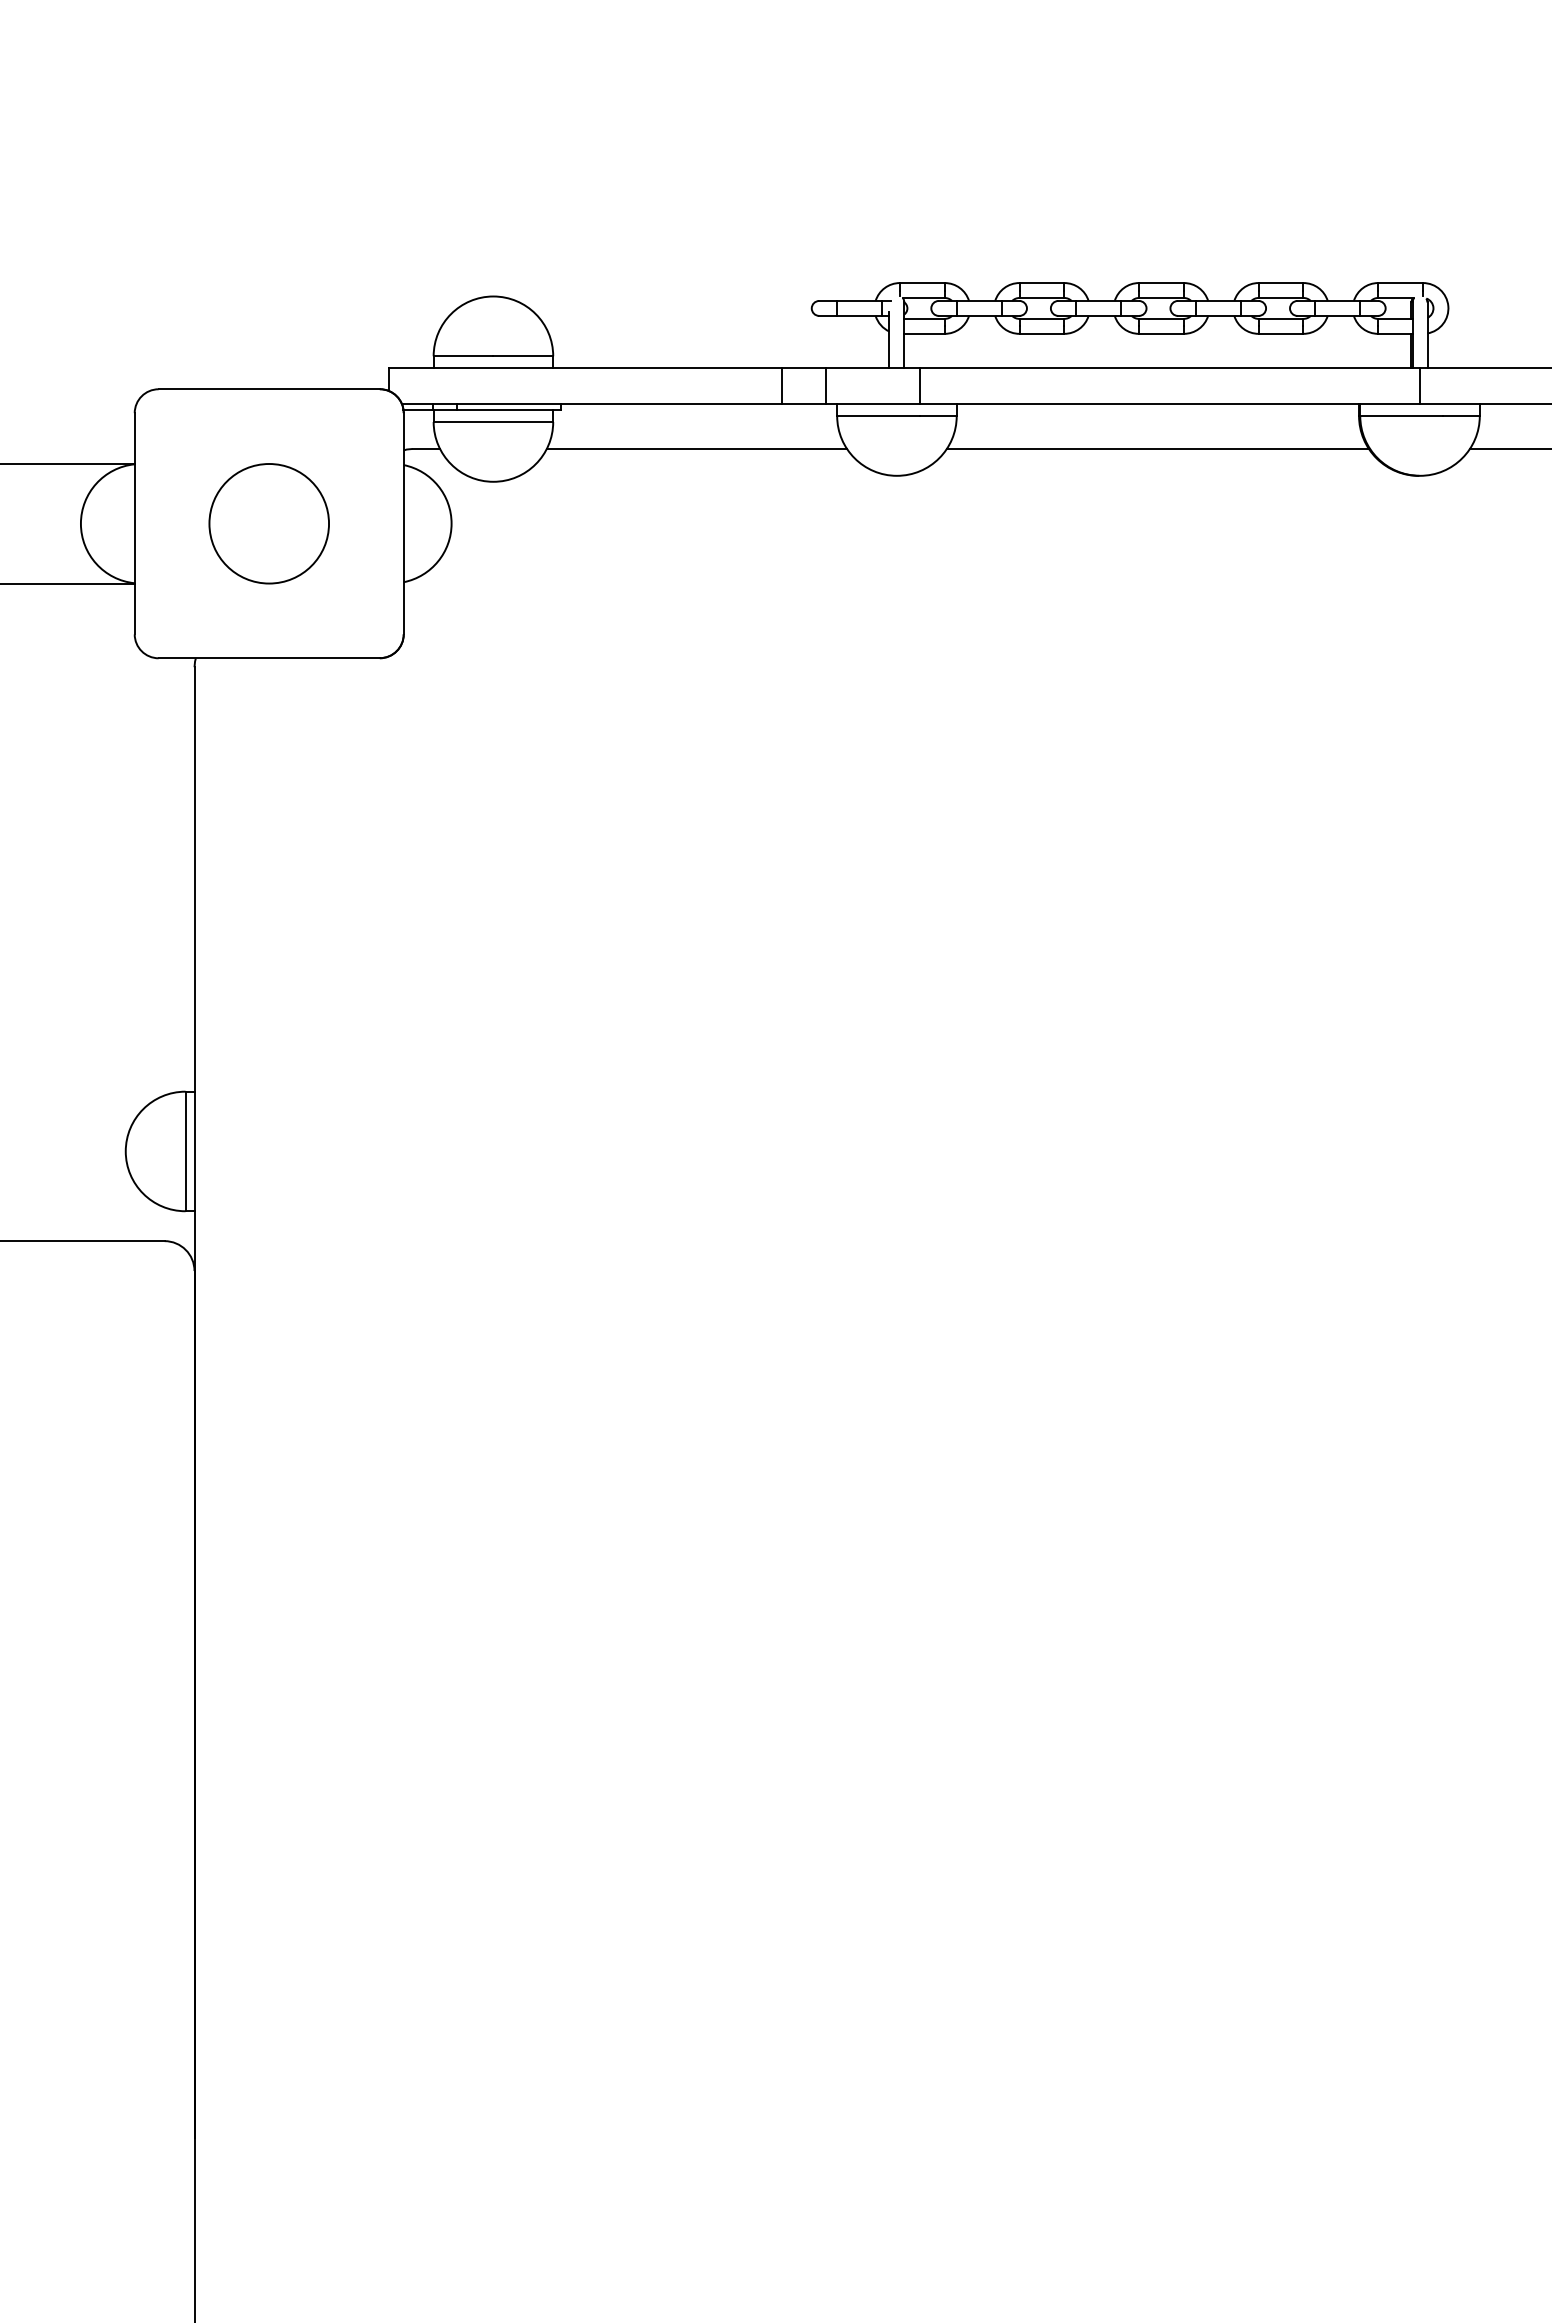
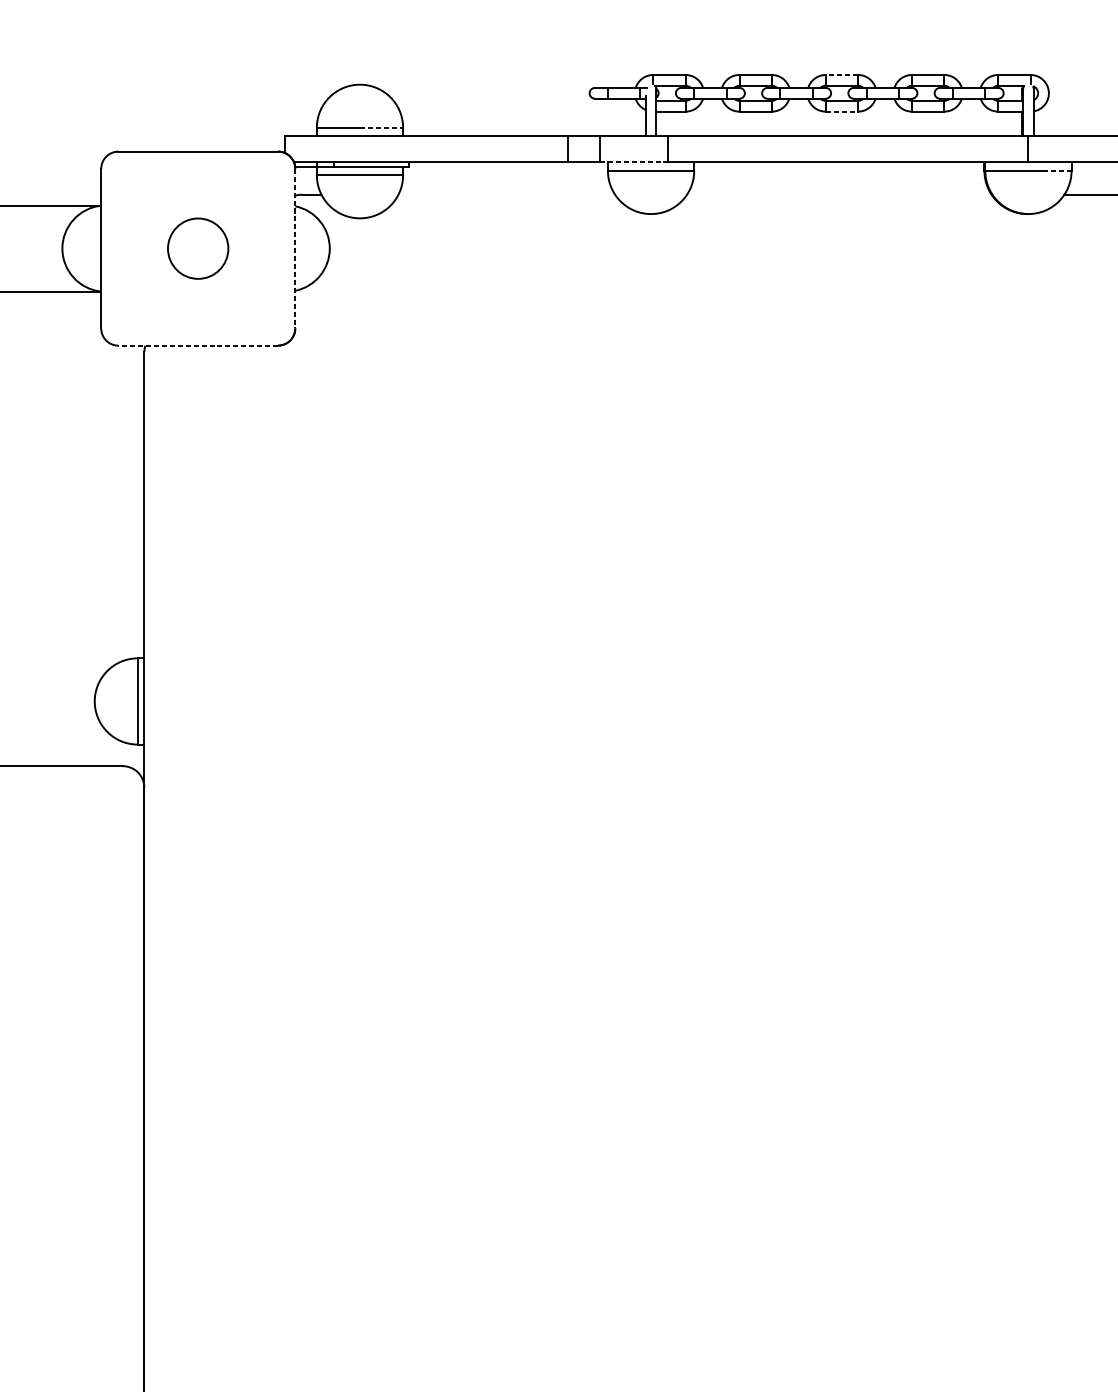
line: (1160, 283) -> (841, 75), solid -> dashed
line: (1161, 333) -> (841, 111), solid -> dashed
line: (523, 356) -> (381, 127), solid -> dashed
line: (873, 404) -> (634, 162), solid -> dashed
line: (1461, 416) -> (1058, 171), solid -> dashed
line: (696, 448) -> (506, 194), removed
line: (1157, 448) -> (839, 194), removed
circle: (268, 523) -> (197, 248), size x0.7
line: (403, 523) -> (295, 248), solid -> dashed
line: (269, 658) -> (198, 345), solid -> dashed

